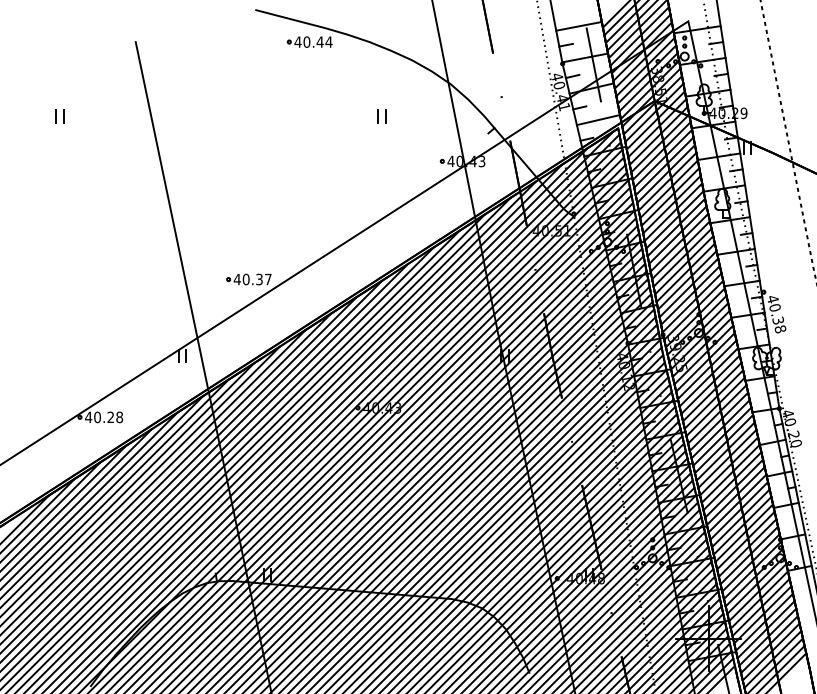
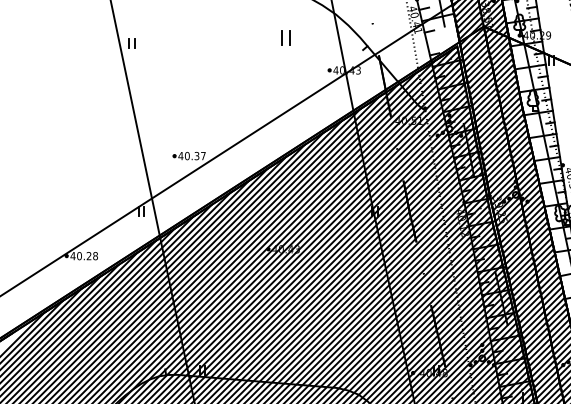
part: (59, 116) -> (131, 43), moved
part: (381, 116) -> (285, 37), size x1.6
line: (598, 120) -> (442, 40), removed

